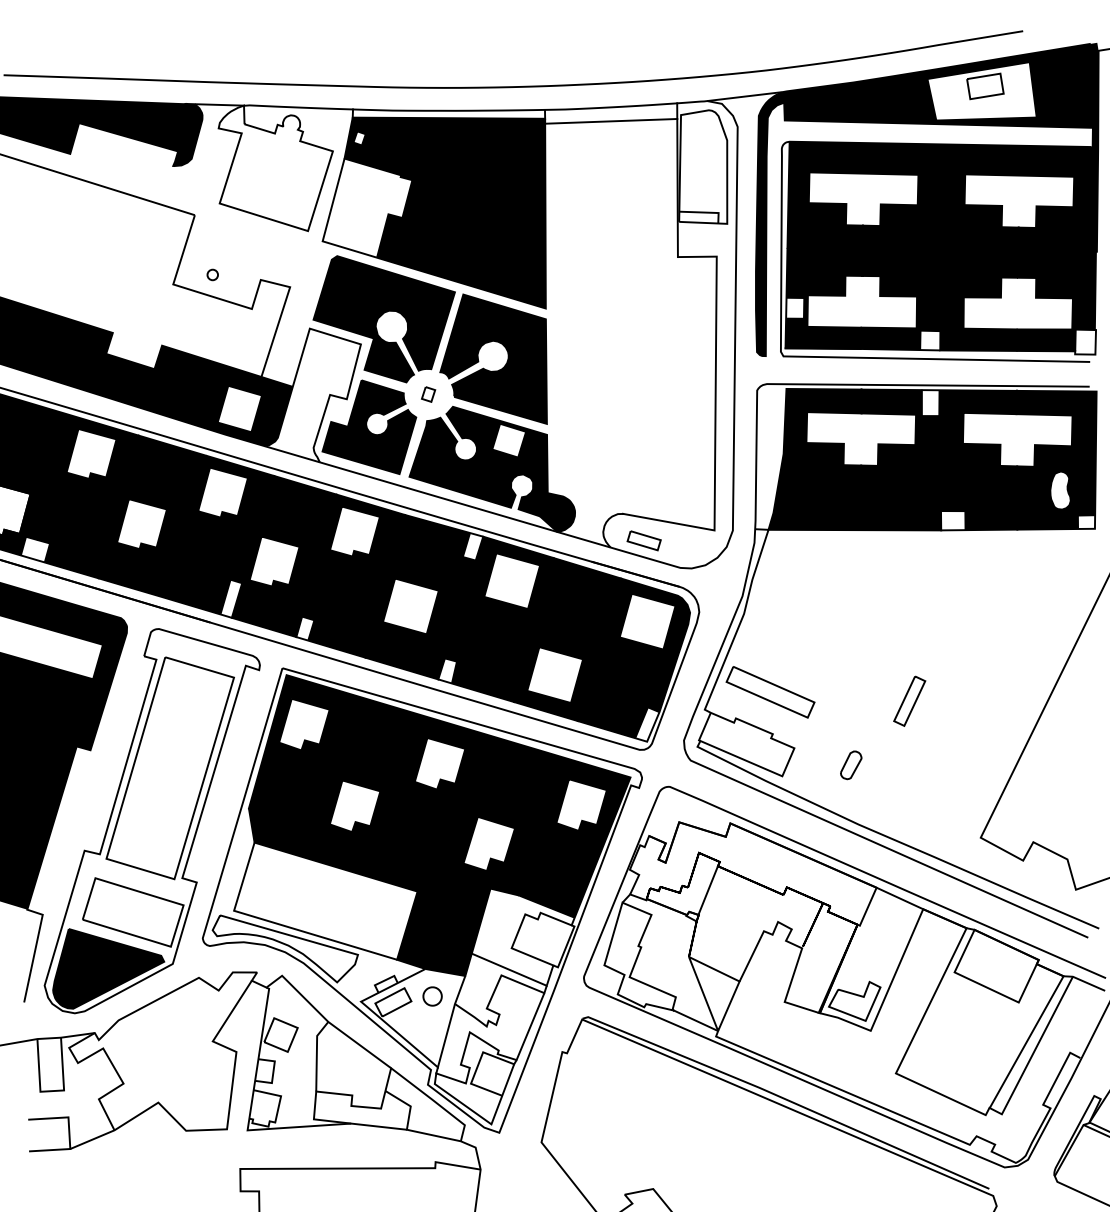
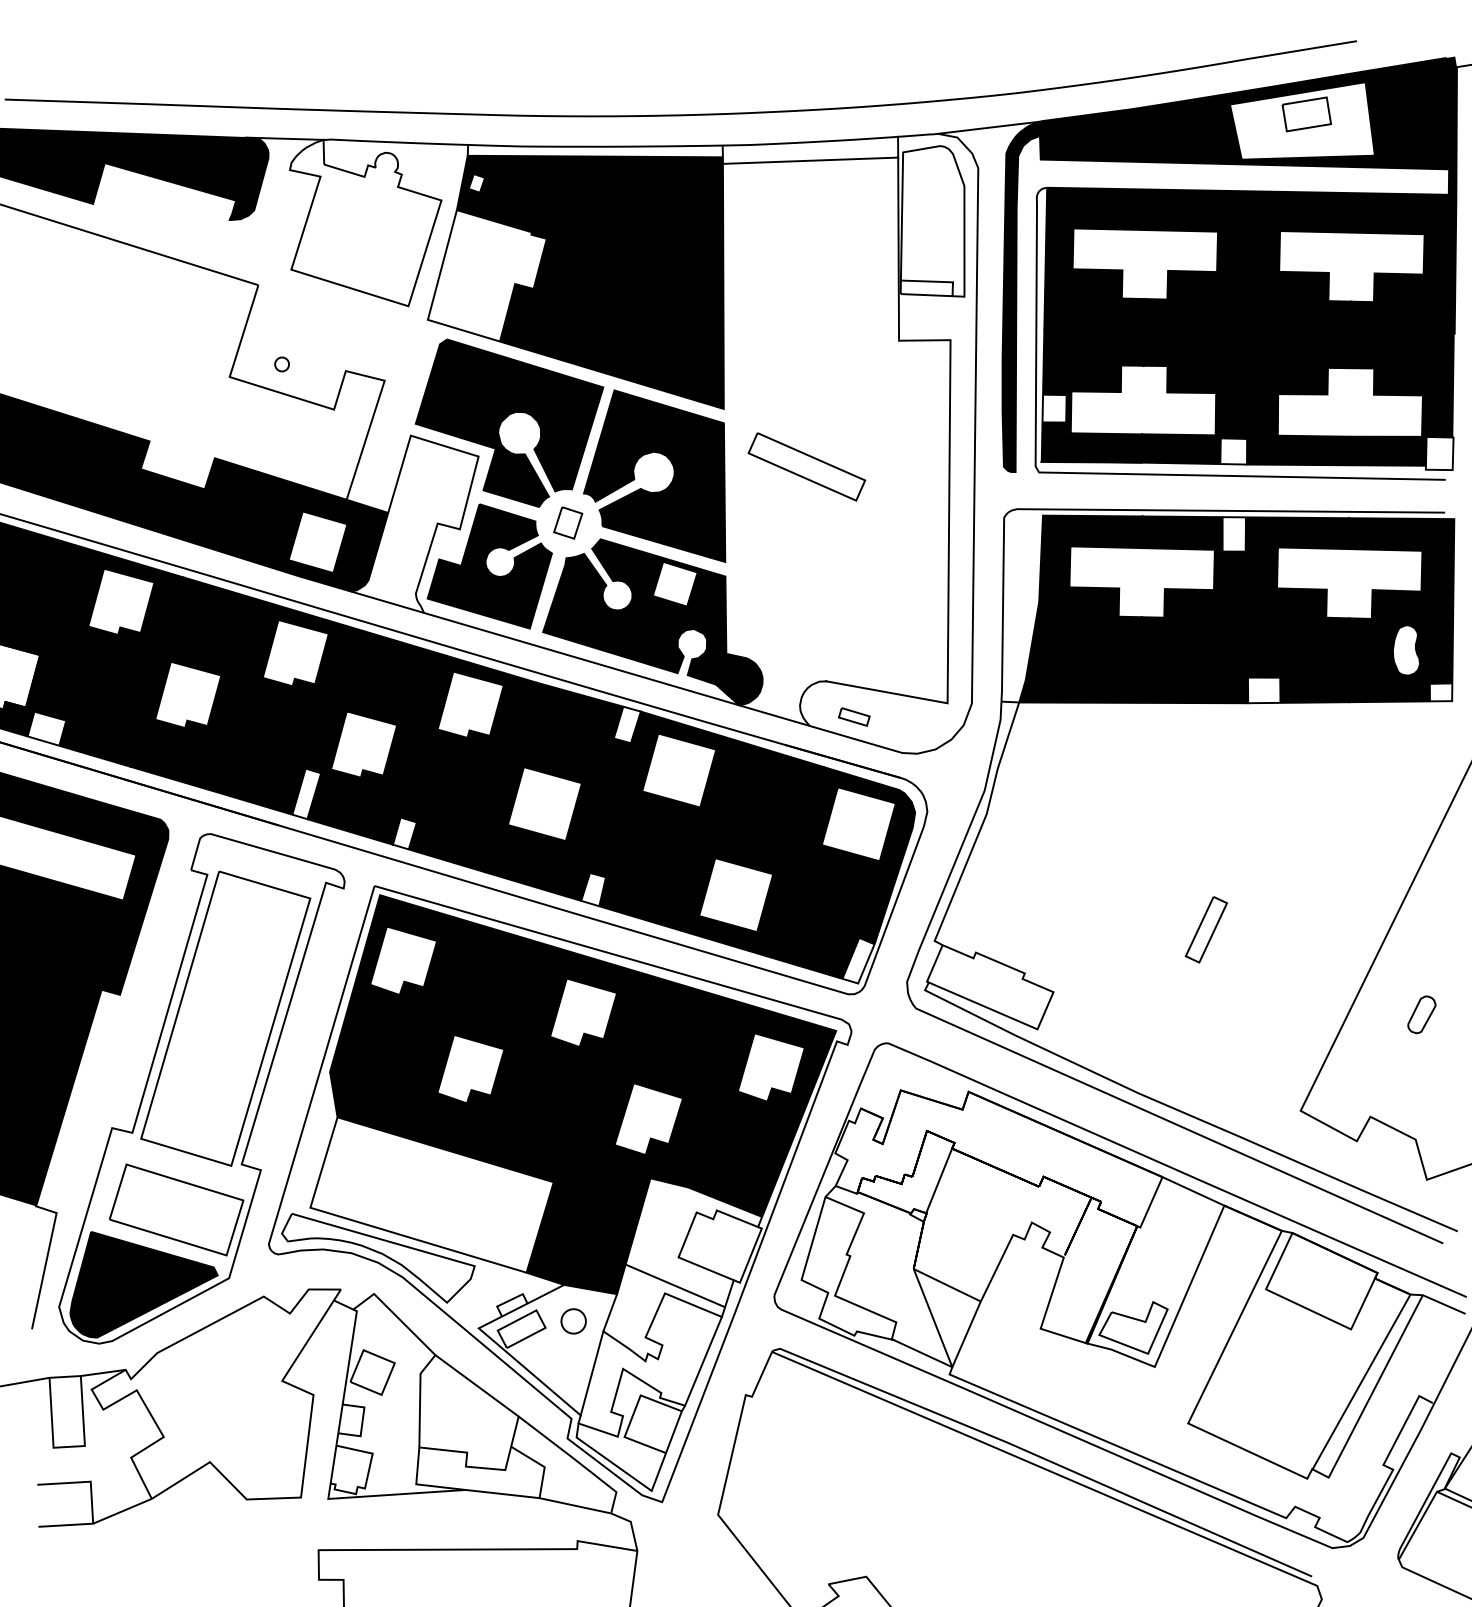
part: (428, 394) -> (568, 522), size x1.6
part: (644, 540) -> (854, 716), size x0.7
line: (773, 685) -> (810, 457), moved
part: (850, 765) -> (1421, 1014), moved

